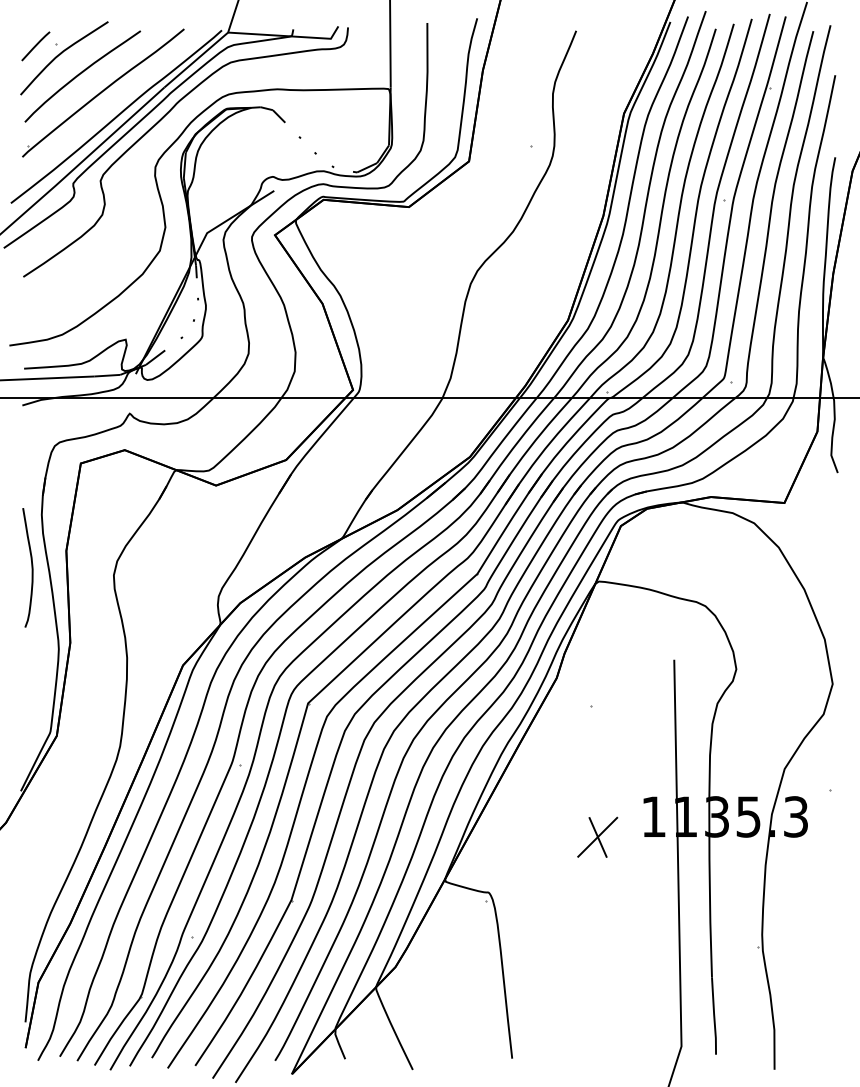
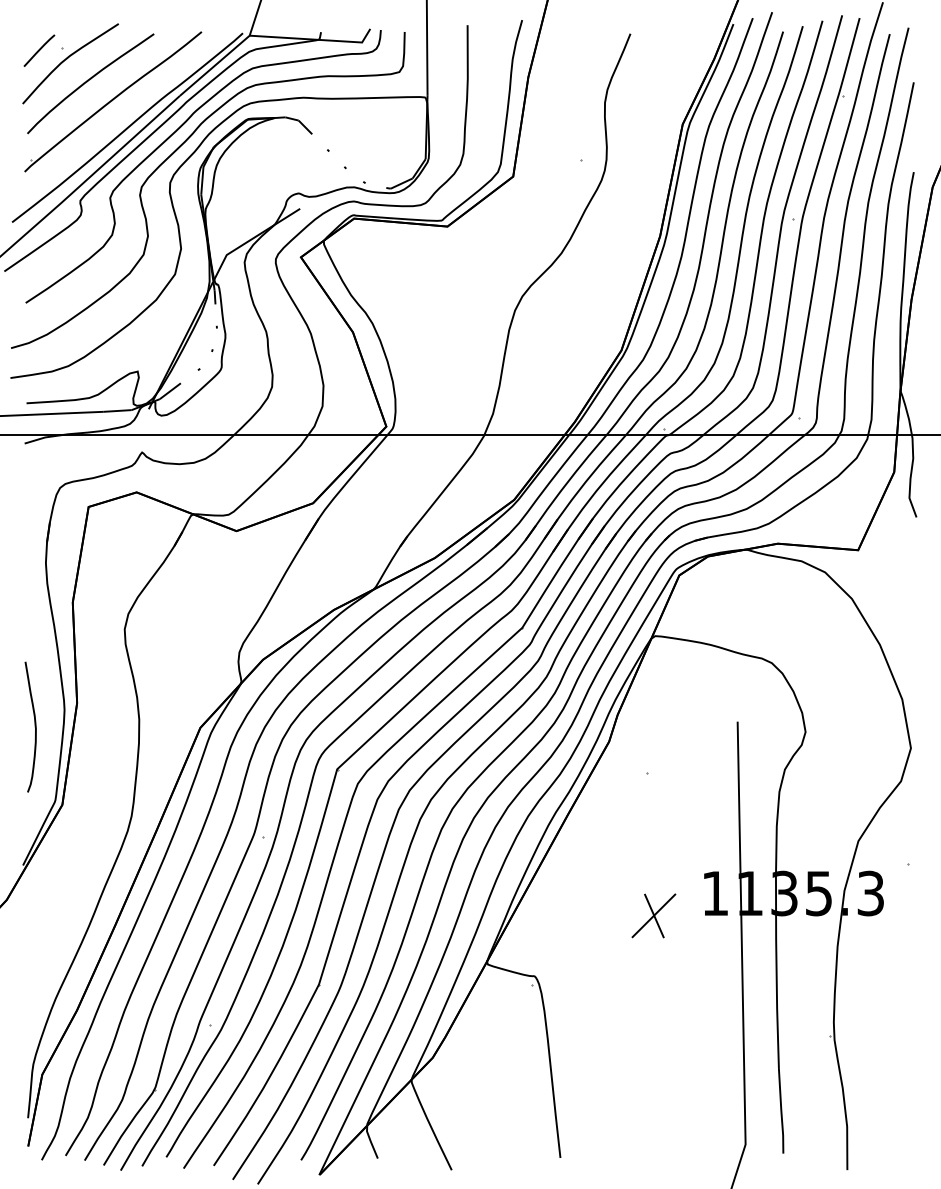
curve: (158, 141) -> (173, 154), added
curve: (31, 567) -> (34, 726), moved

